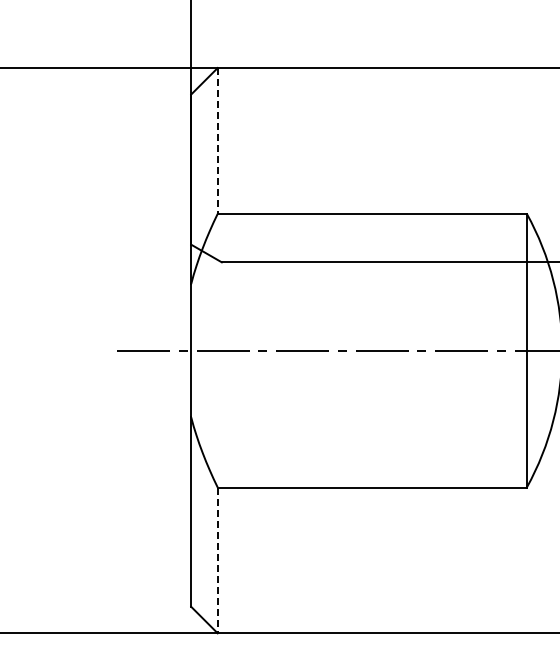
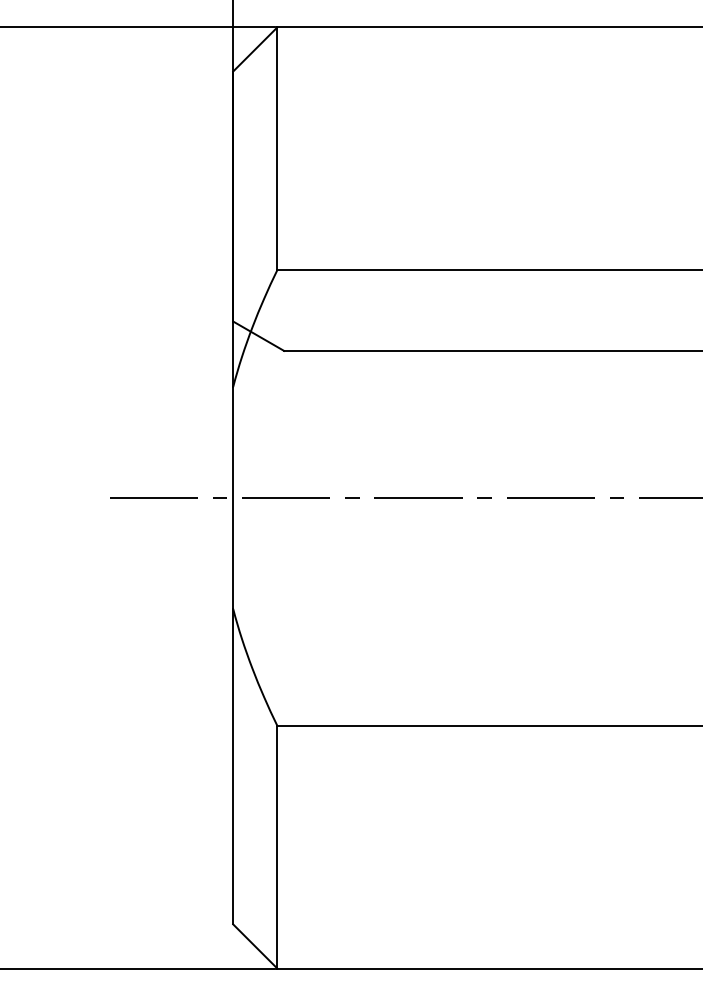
line: (217, 140) -> (276, 148), dashed -> solid
line: (217, 560) -> (276, 847), dashed -> solid

